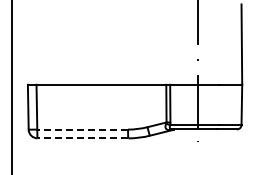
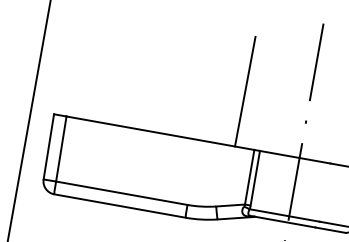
line: (152, 46) -> (244, 90), added
line: (82, 129) -> (121, 193), dashed -> solid
line: (82, 138) -> (119, 206), dashed -> solid

